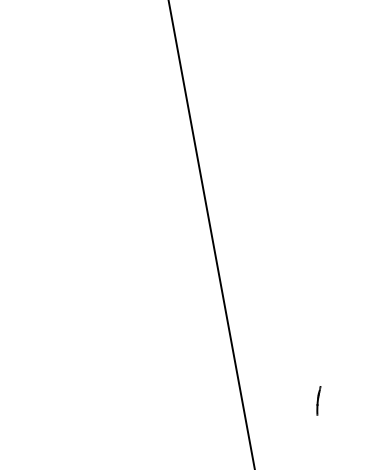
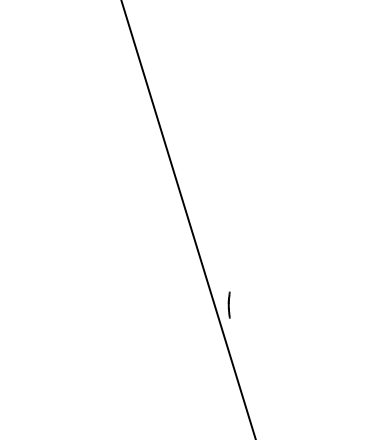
line: (317, 400) -> (228, 304), moved

